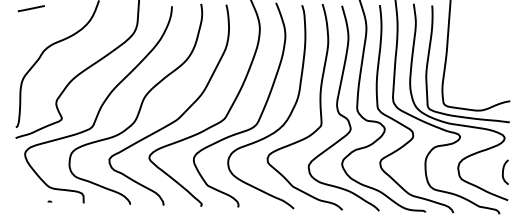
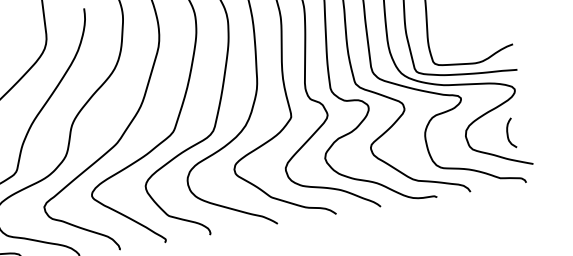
curve: (503, 171) -> (507, 132), moved

